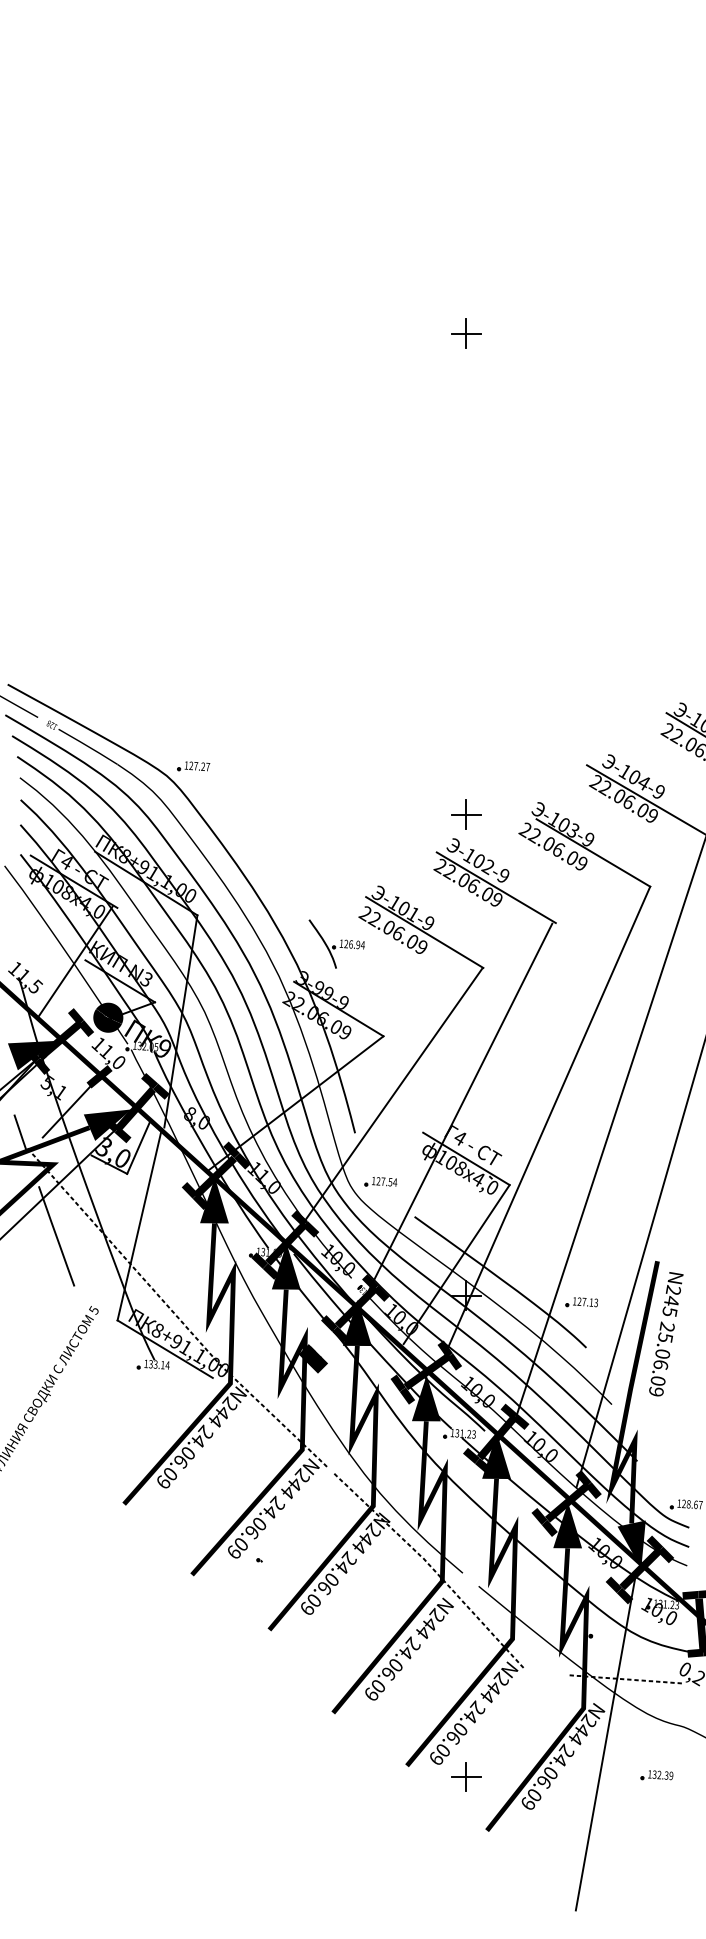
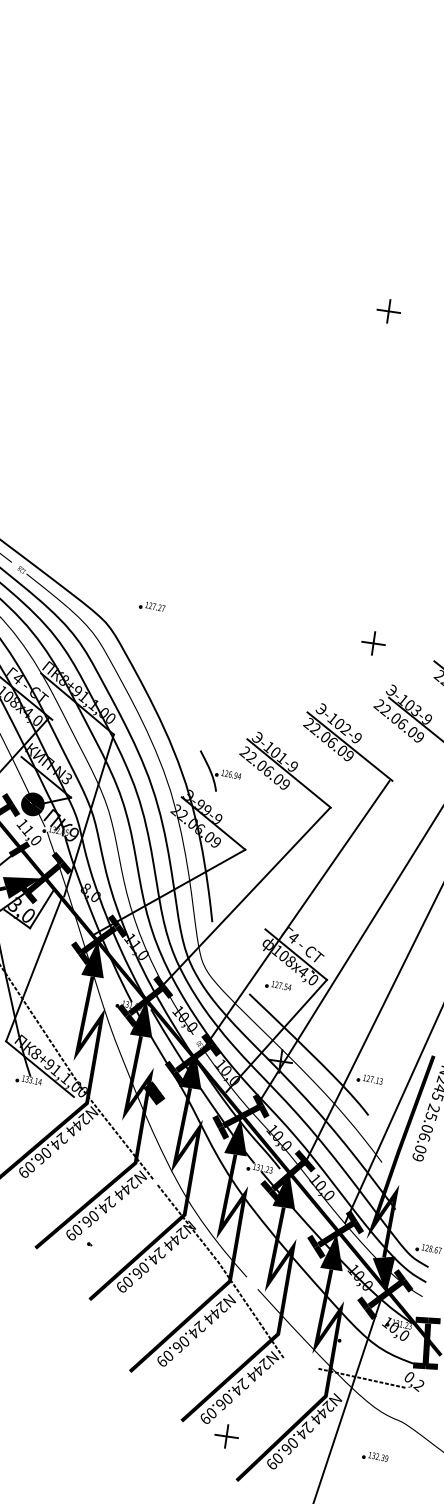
part: (193, 766) -> (152, 606), moved
part: (466, 814) -> (373, 643), moved
part: (380, 1181) -> (278, 985), moved

